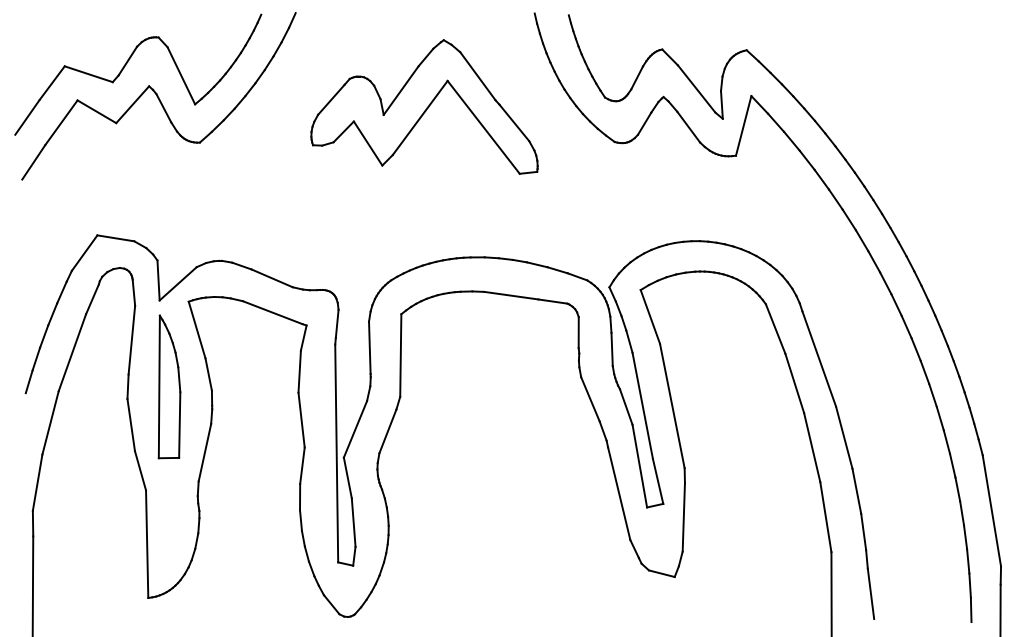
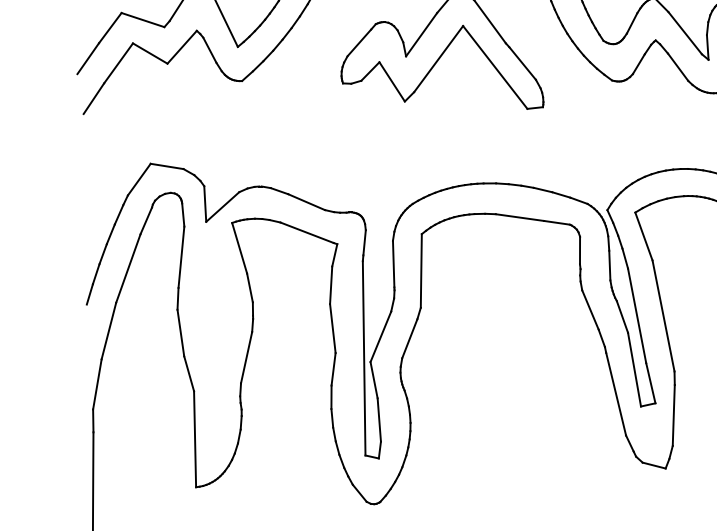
part: (169, 386) -> (215, 298), removed

